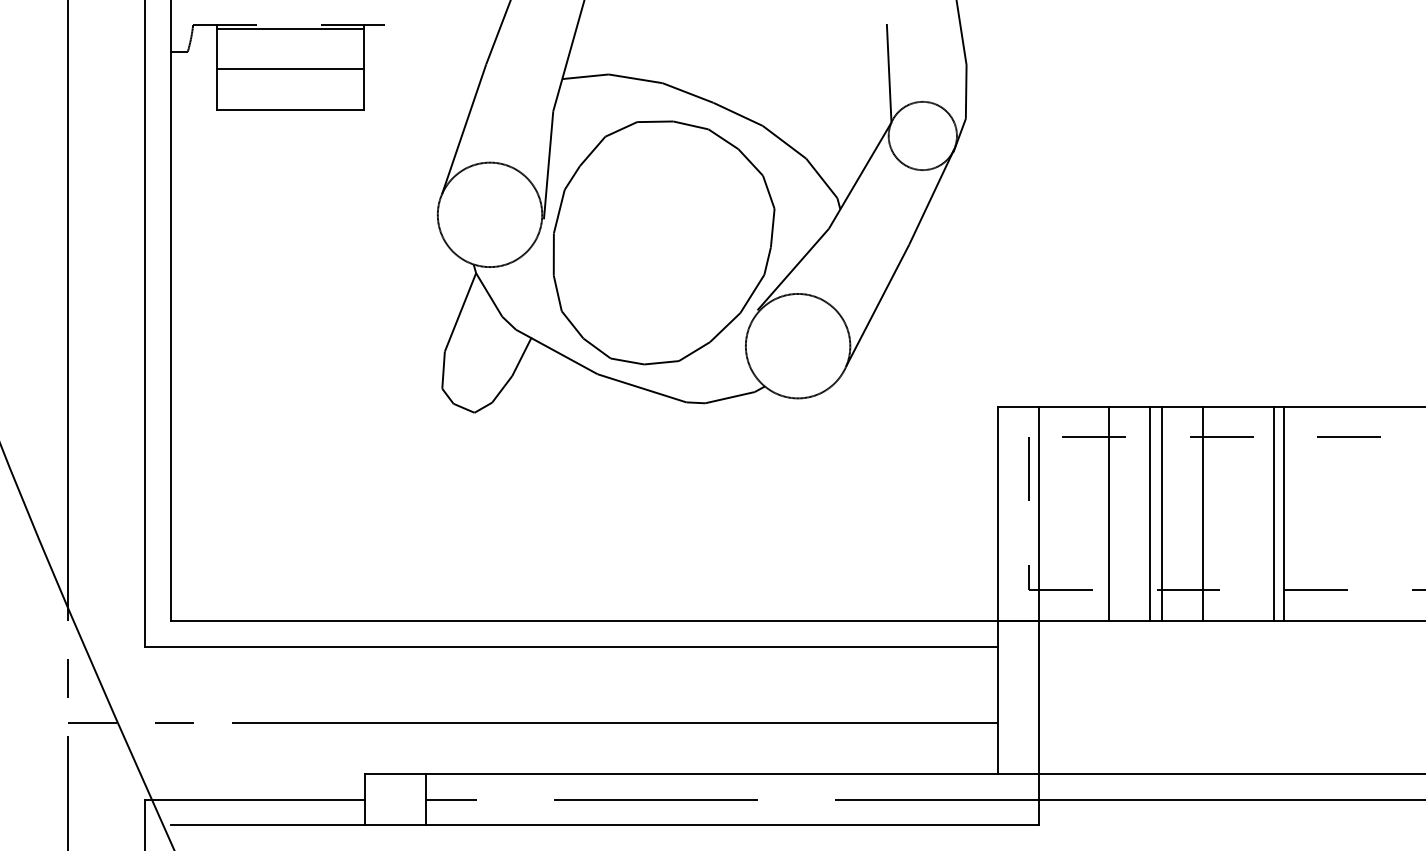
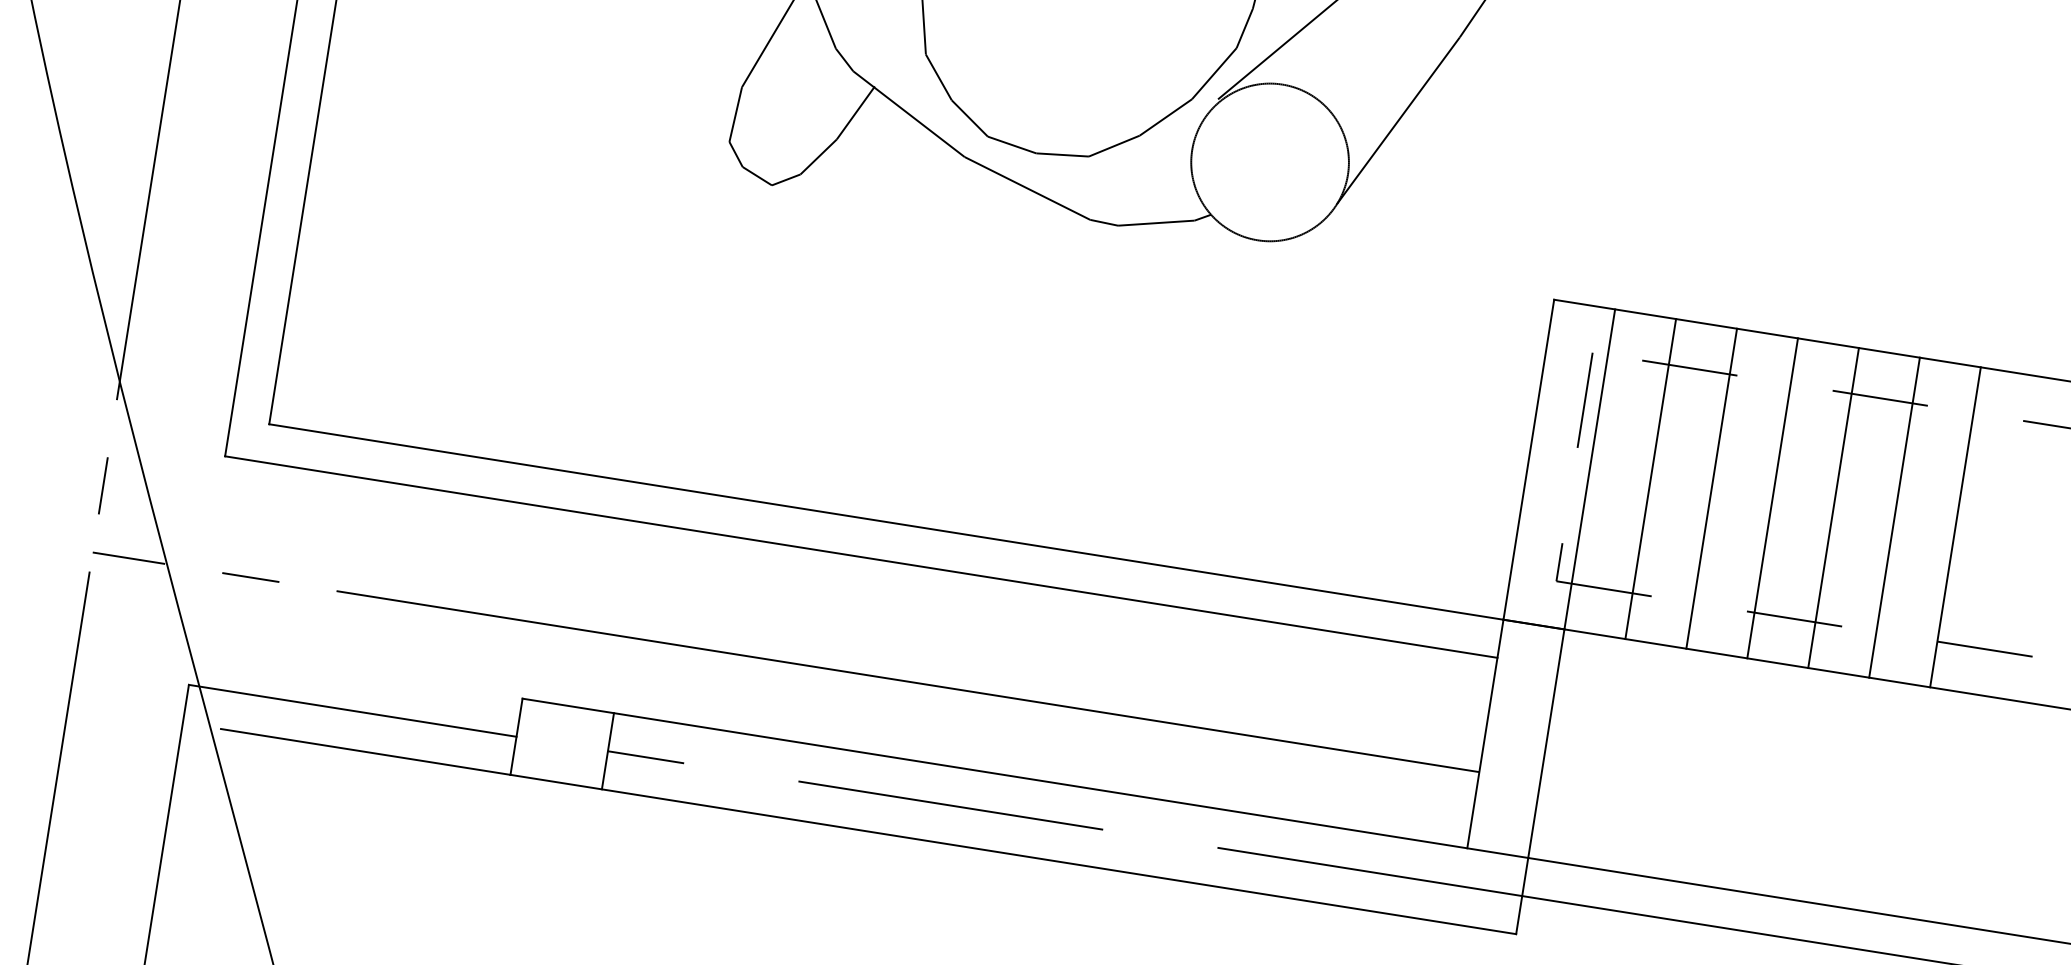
line: (1108, 513) -> (1650, 478), moved
line: (1149, 513) -> (1711, 488), moved
line: (1274, 513) -> (1894, 517), moved

